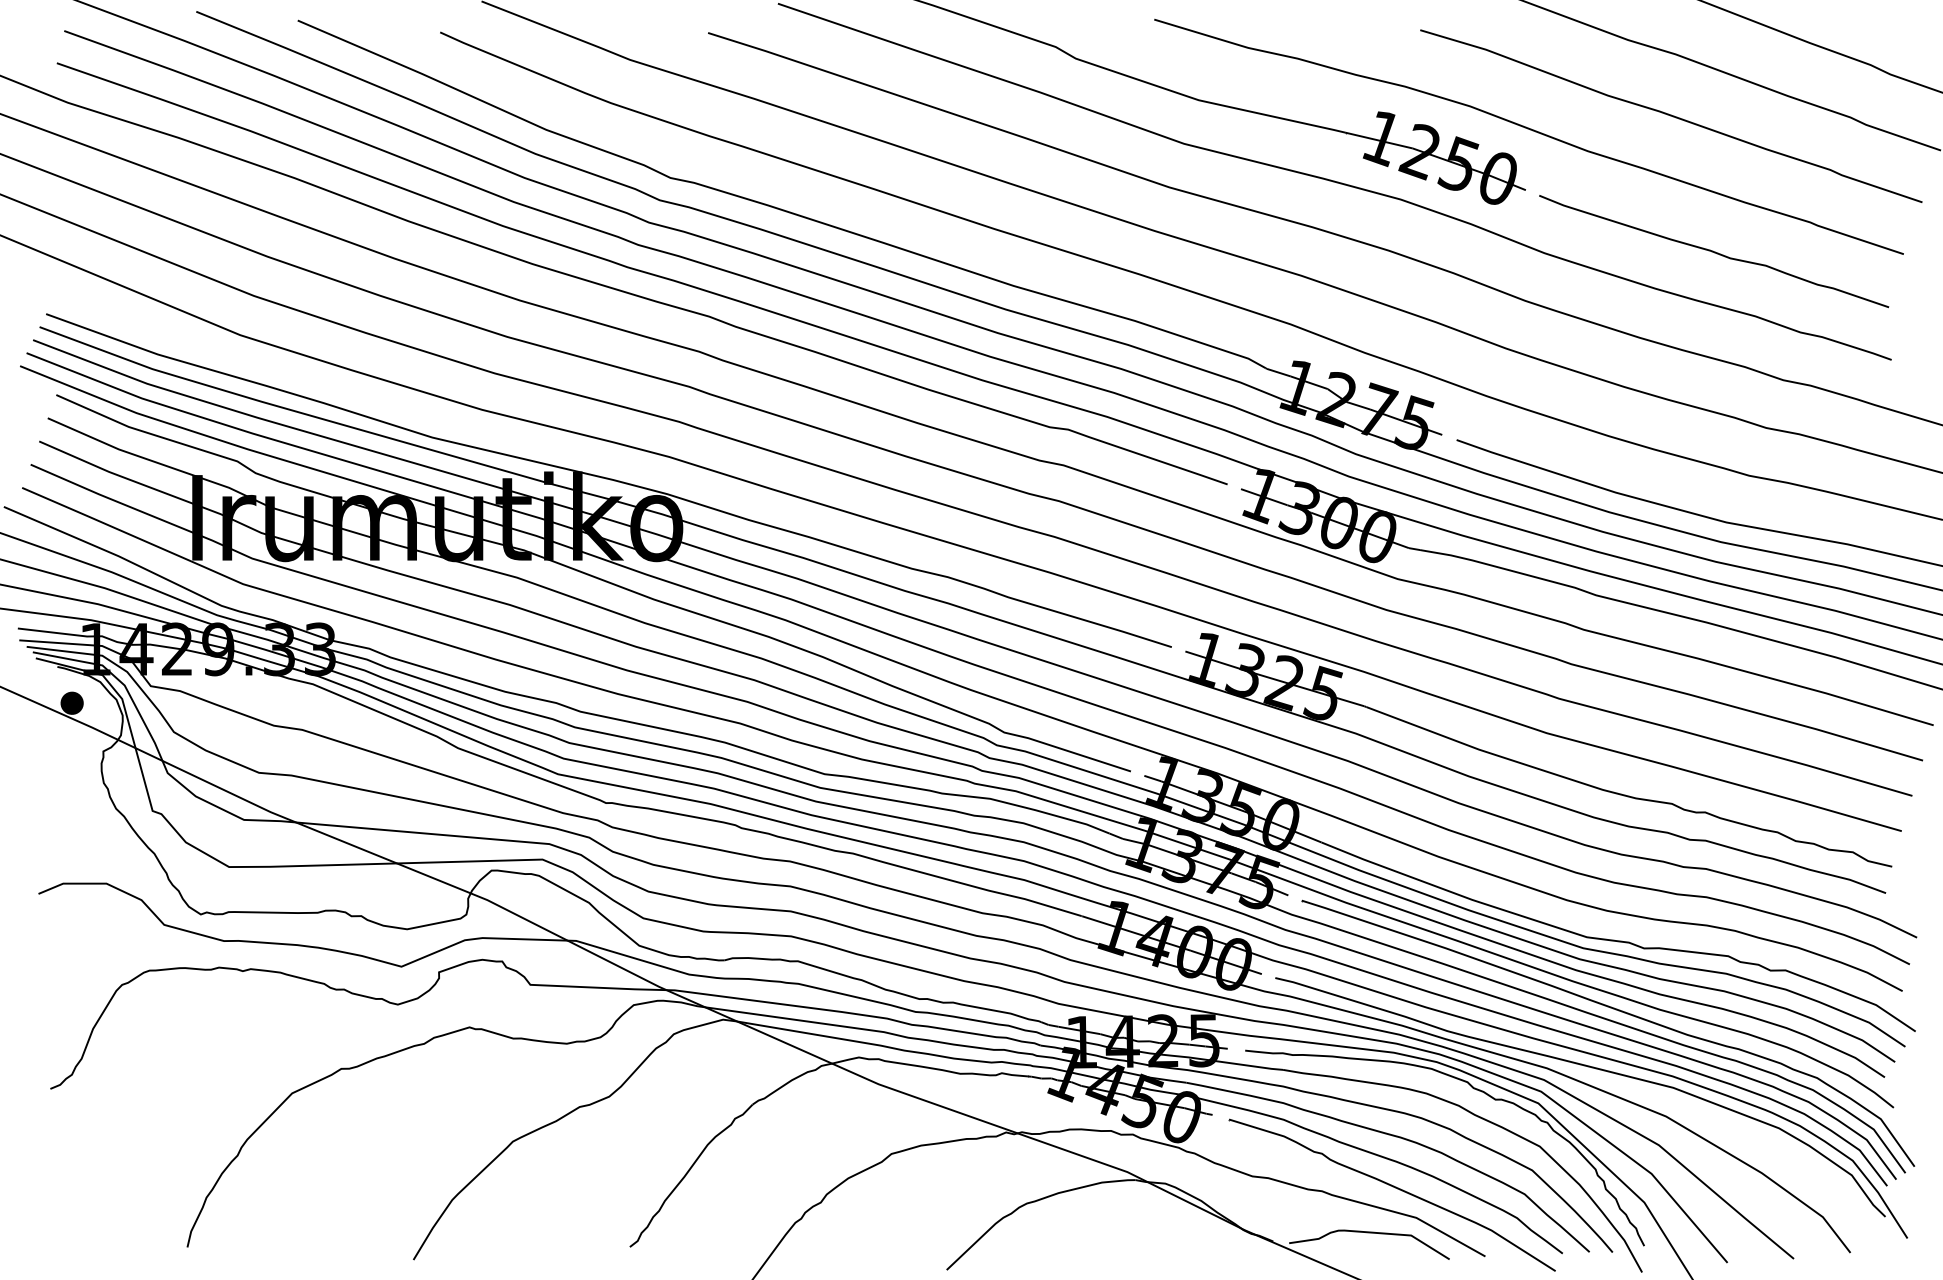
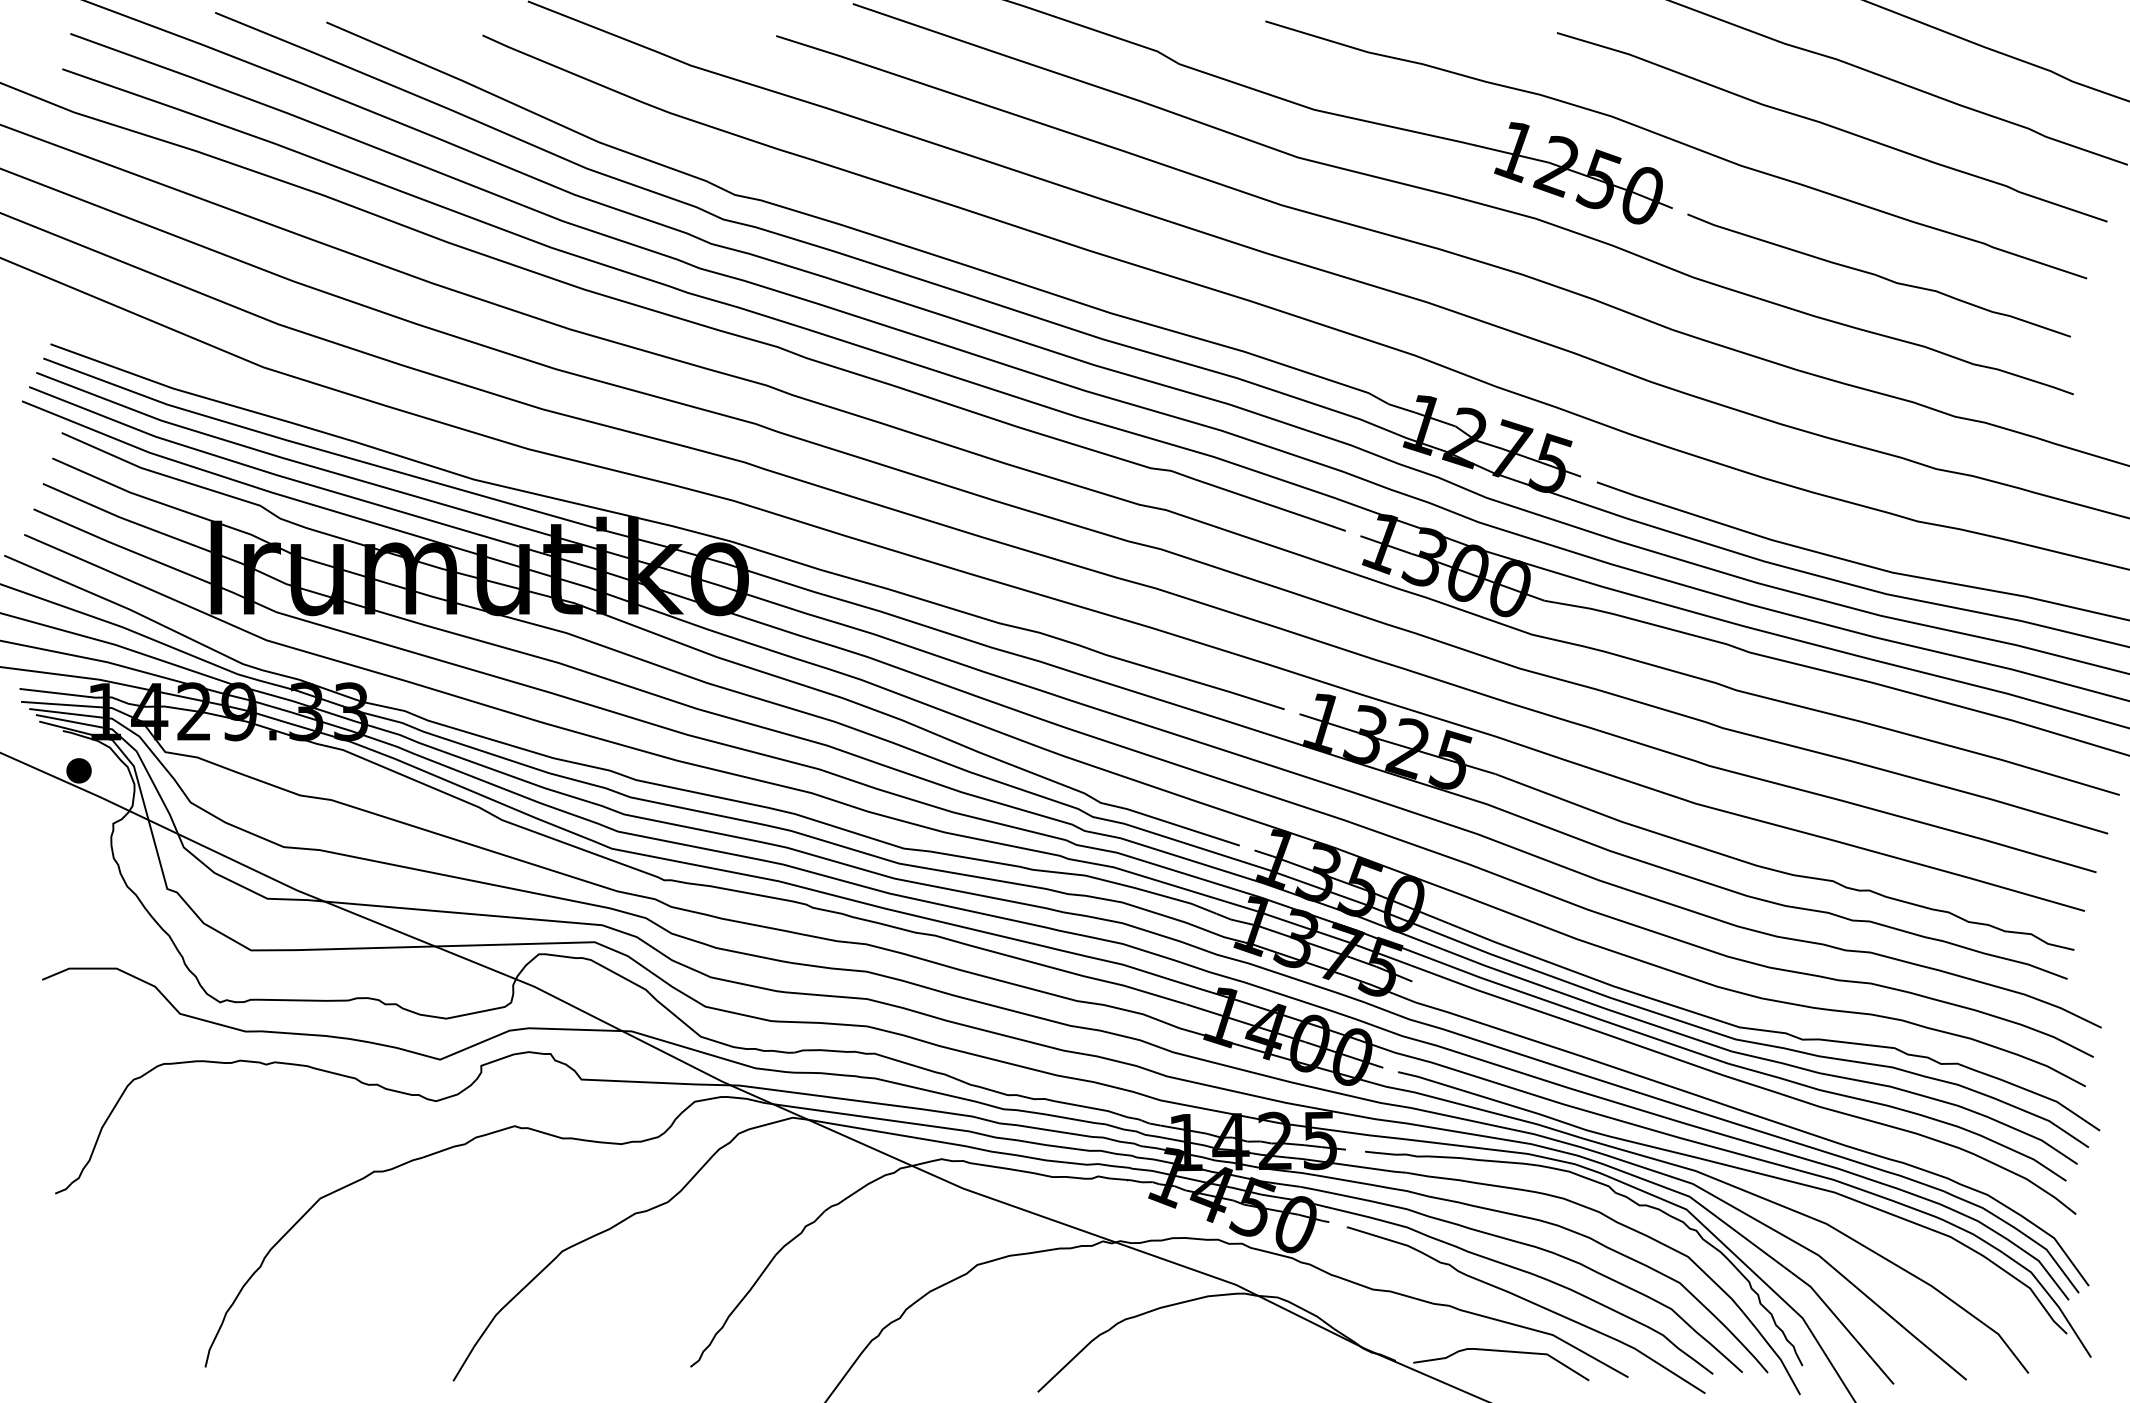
part: (1615, 1010) -> (1771, 1107), removed

